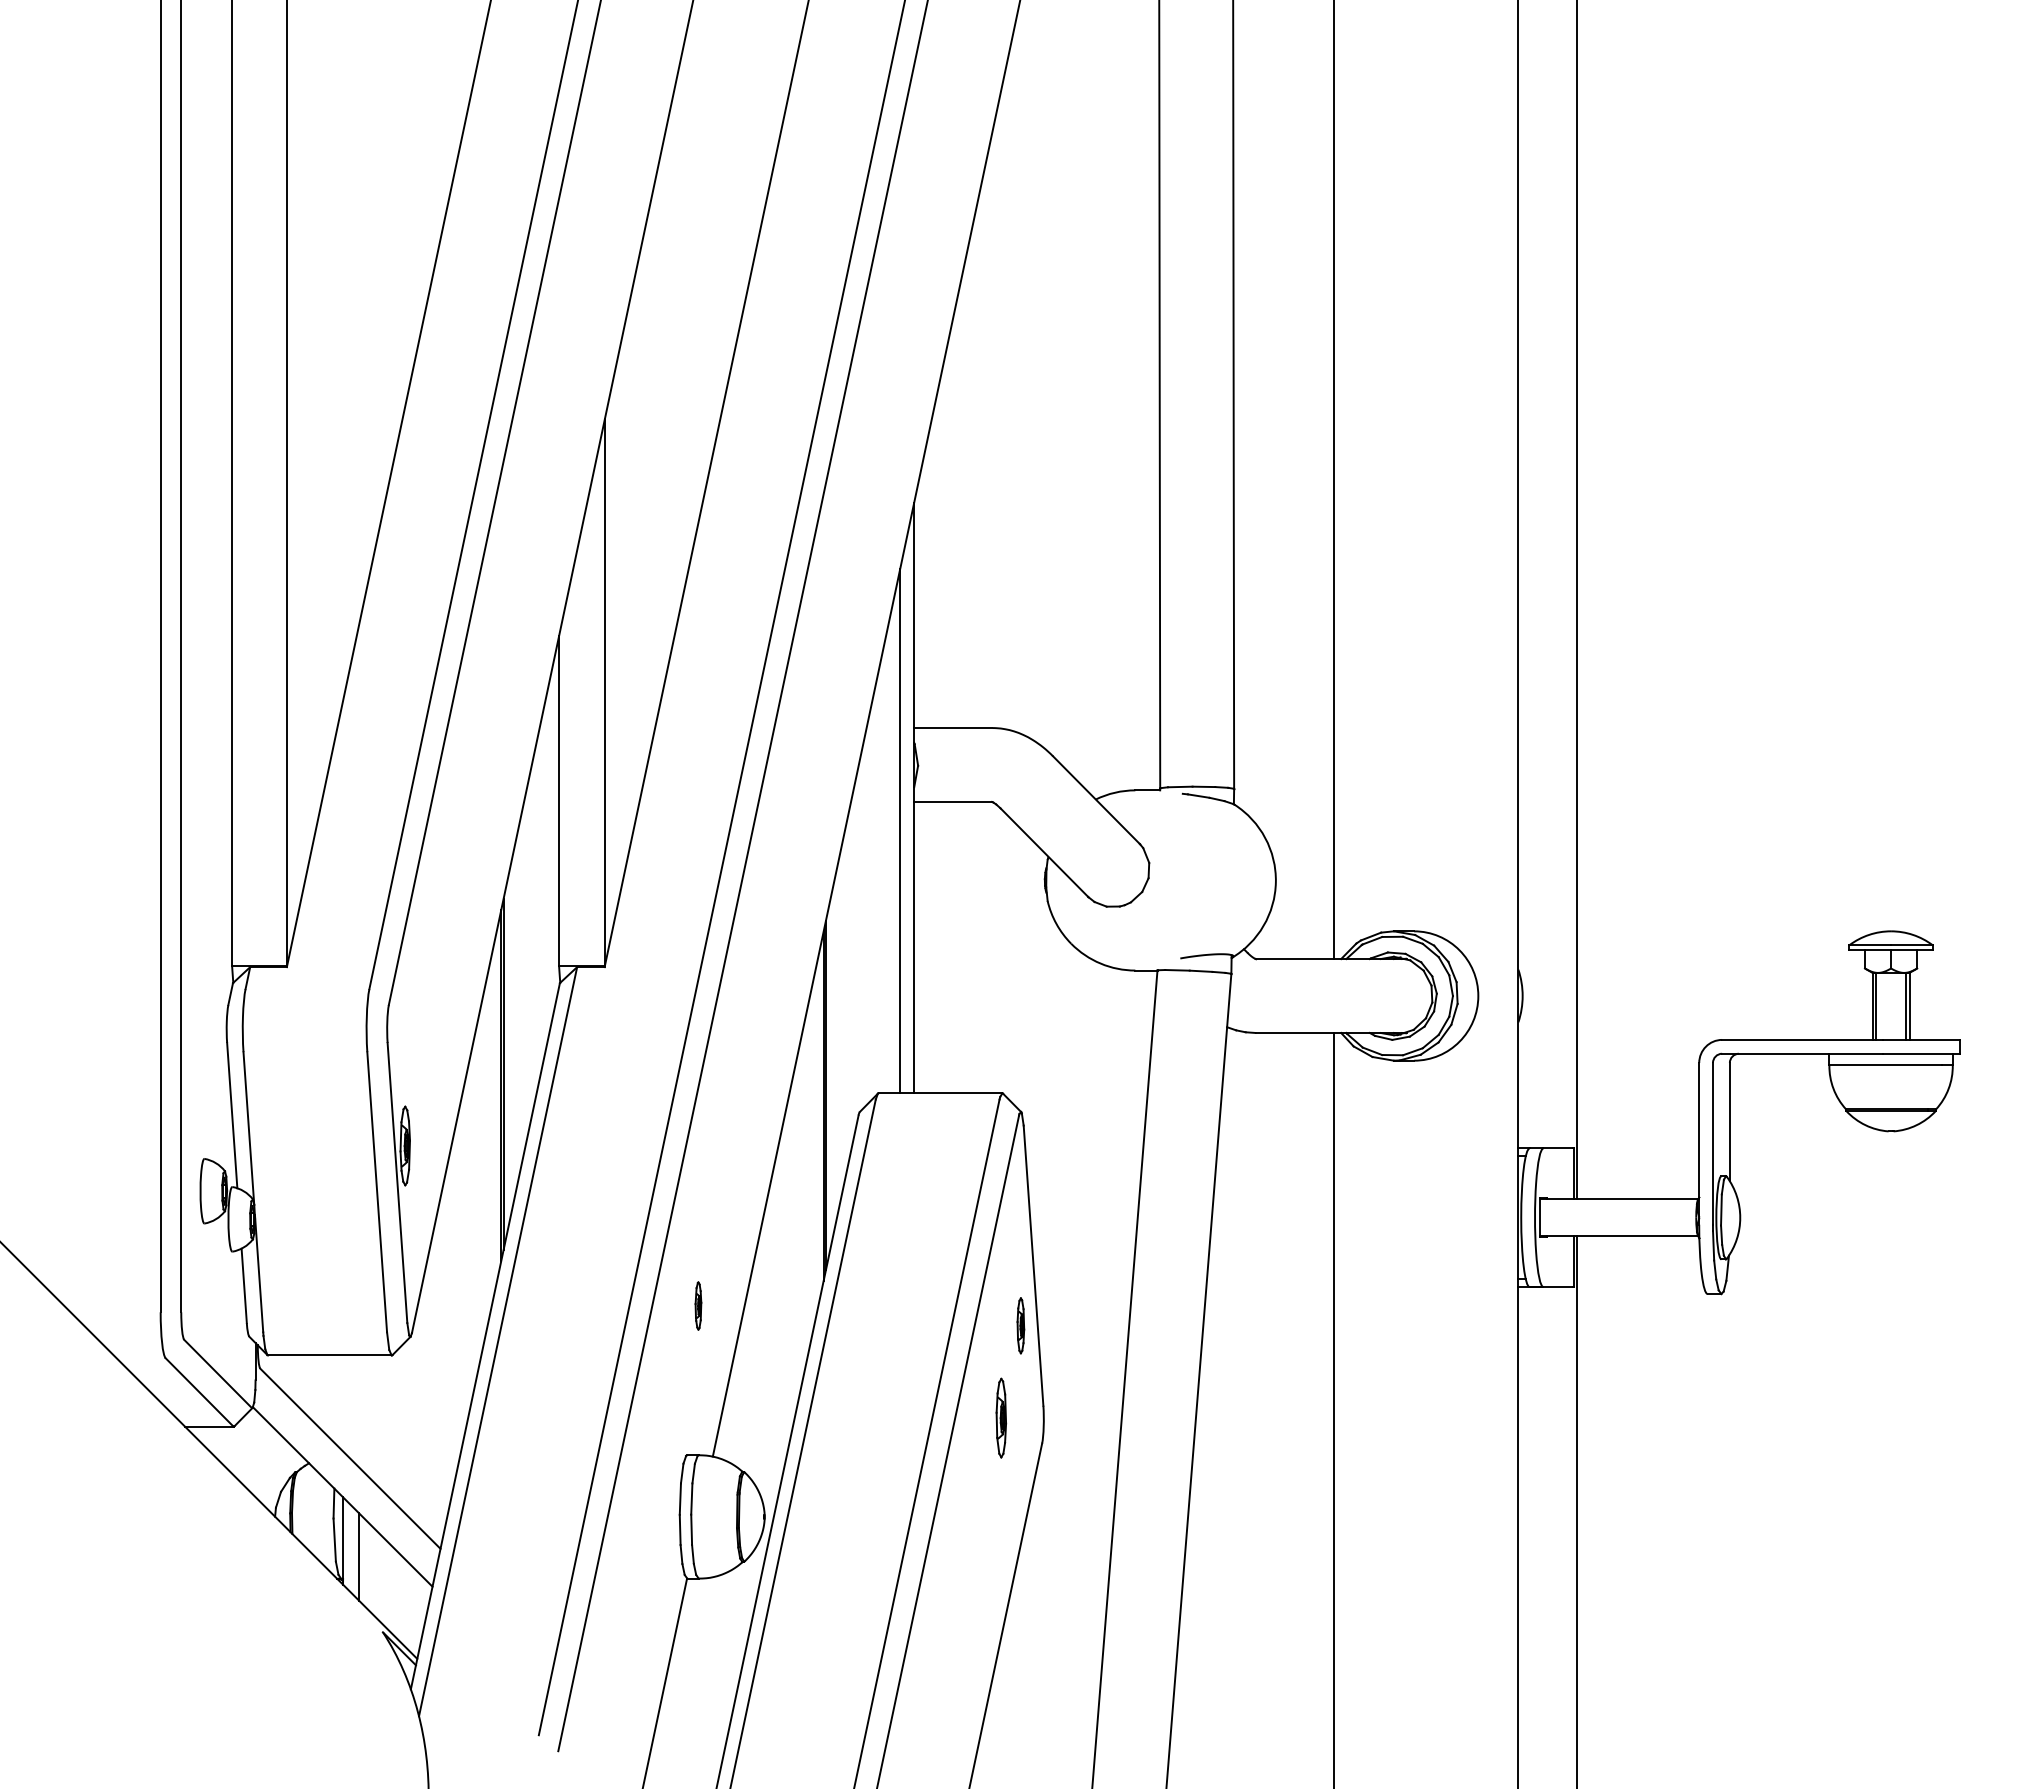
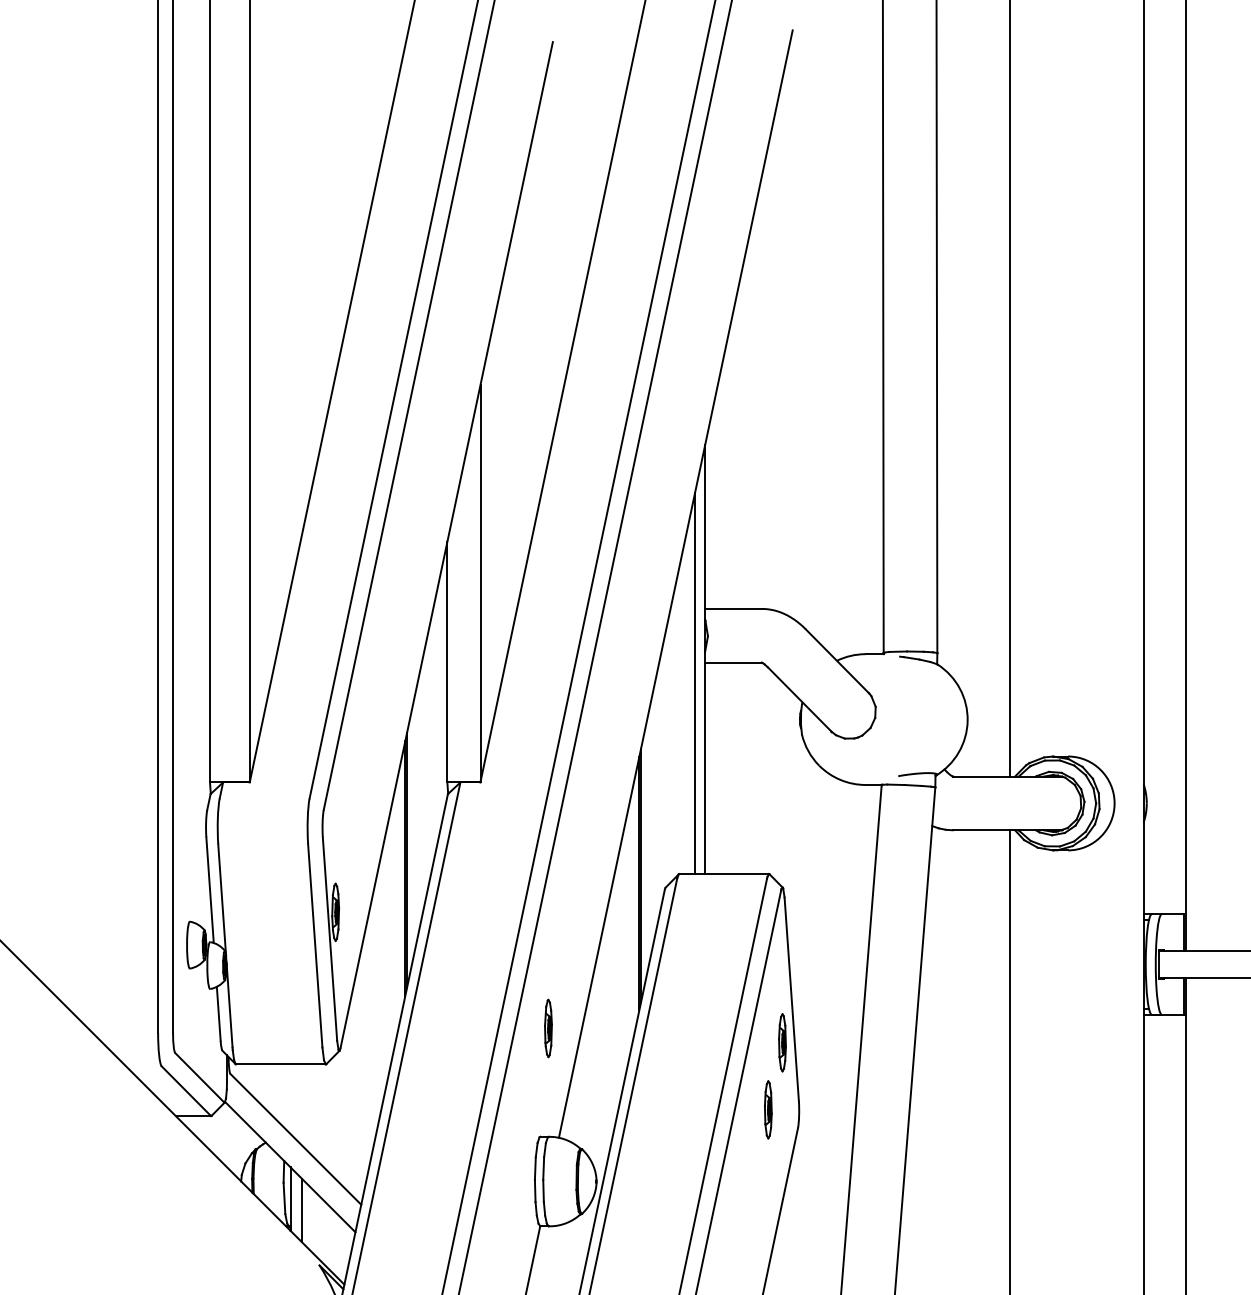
part: (698, 1305) -> (548, 1028), size x1.67
part: (1020, 1325) -> (782, 1042), size x1.43

